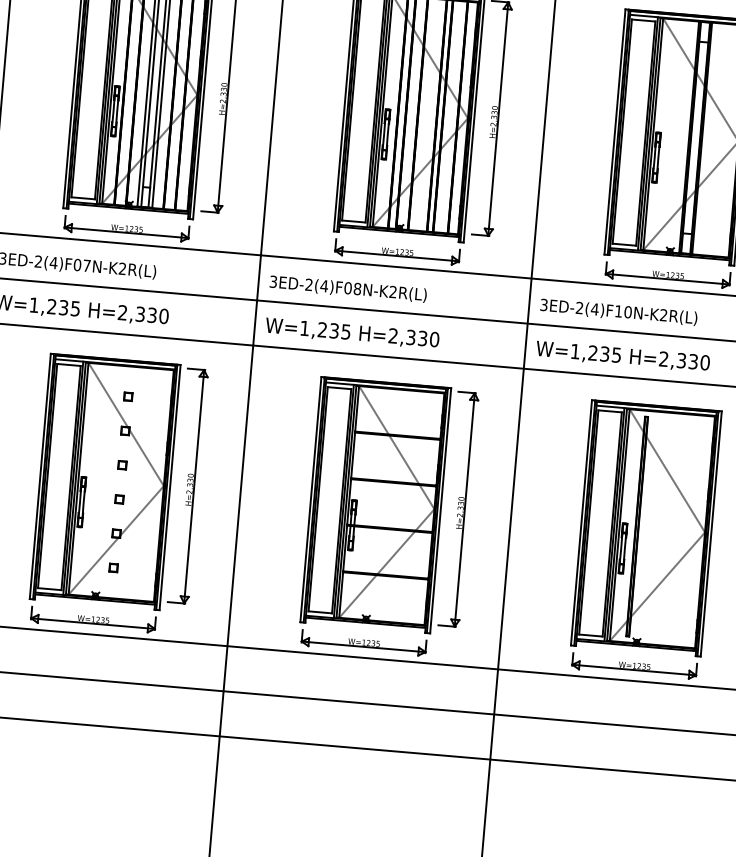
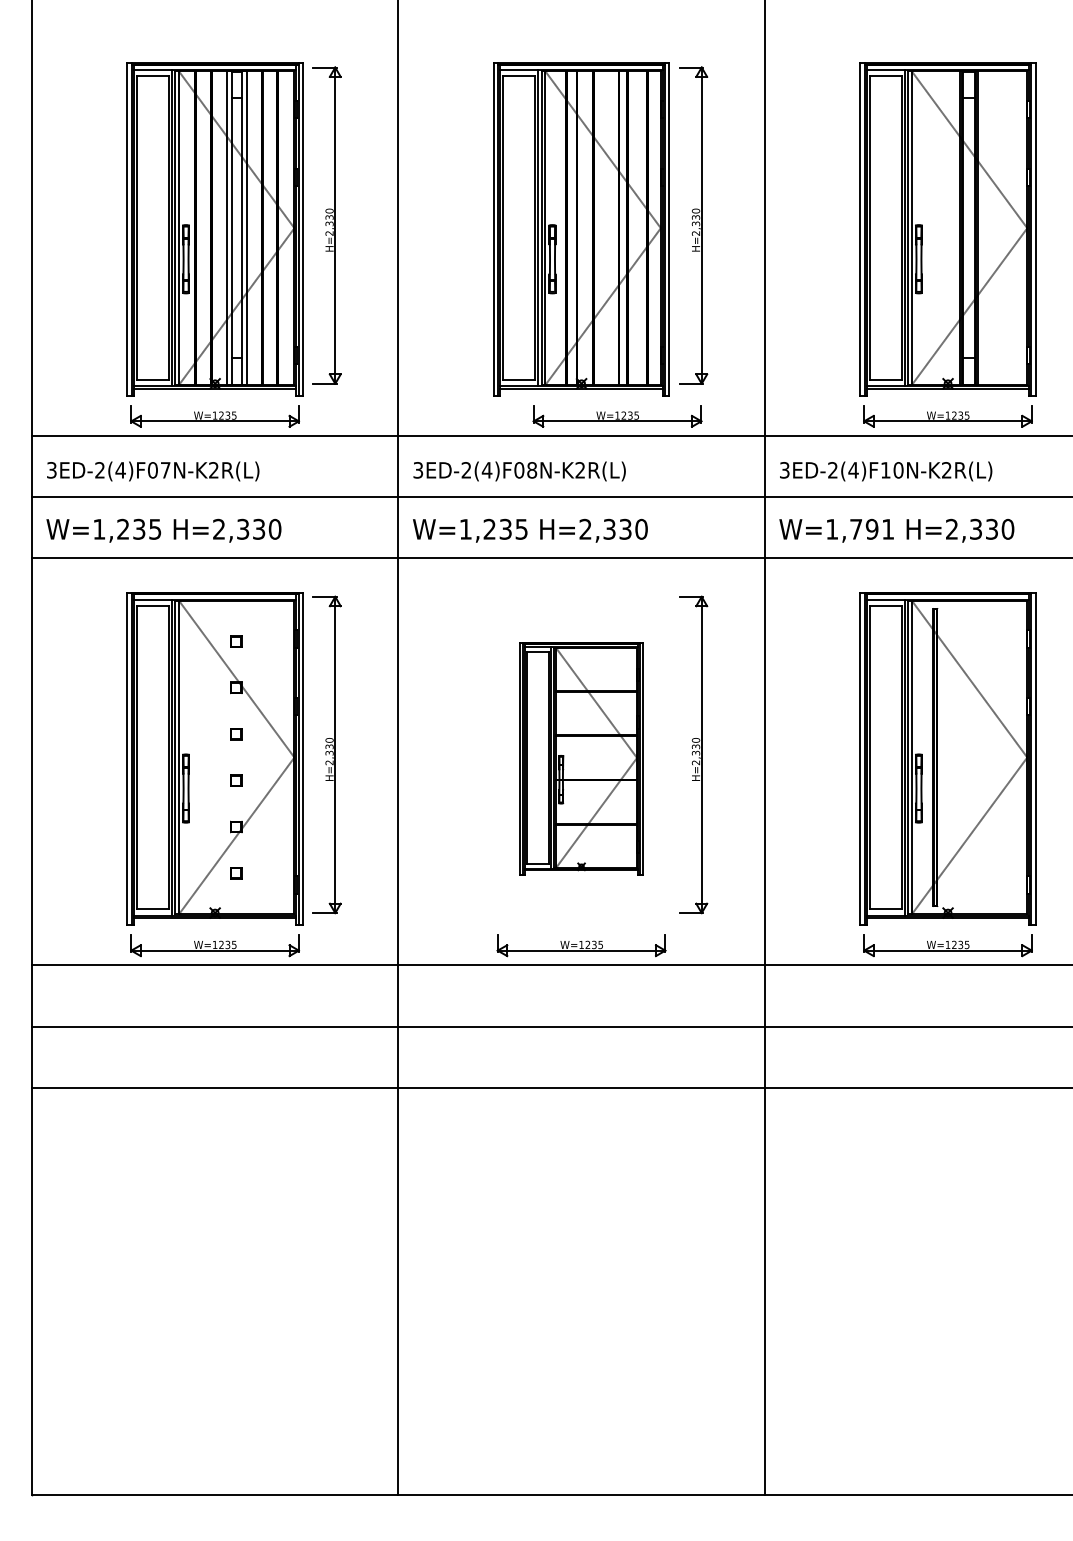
part: (397, 252) -> (617, 416), moved
text: (604, 353) -> (871, 528), W=1,235 -> W=1,791
part: (375, 504) -> (581, 758), size x0.7

